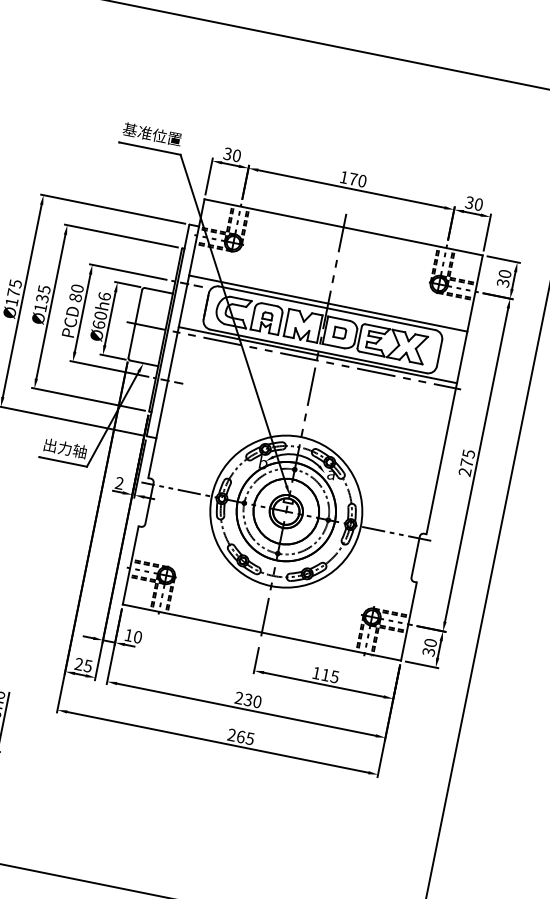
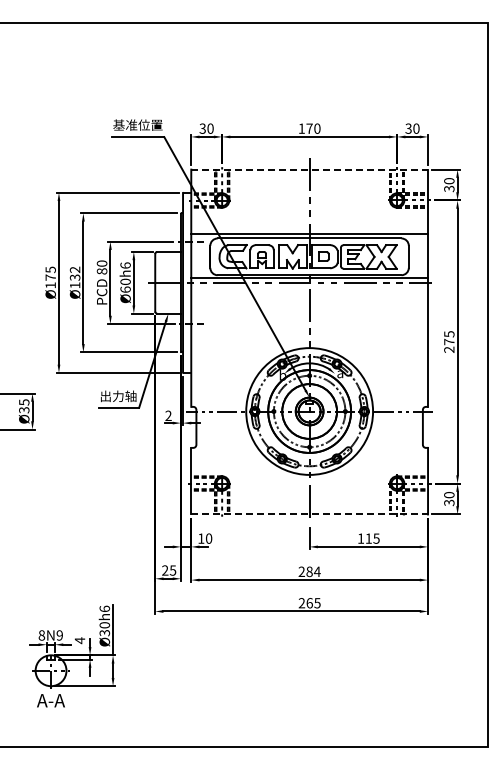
line: (344, 227) -> (310, 169), solid -> dashed
text: (43, 289) -> (74, 269), Ø135 -> Ø132
line: (262, 632) -> (310, 514), solid -> dashed
text: (252, 700) -> (313, 571), 230 -> 284

